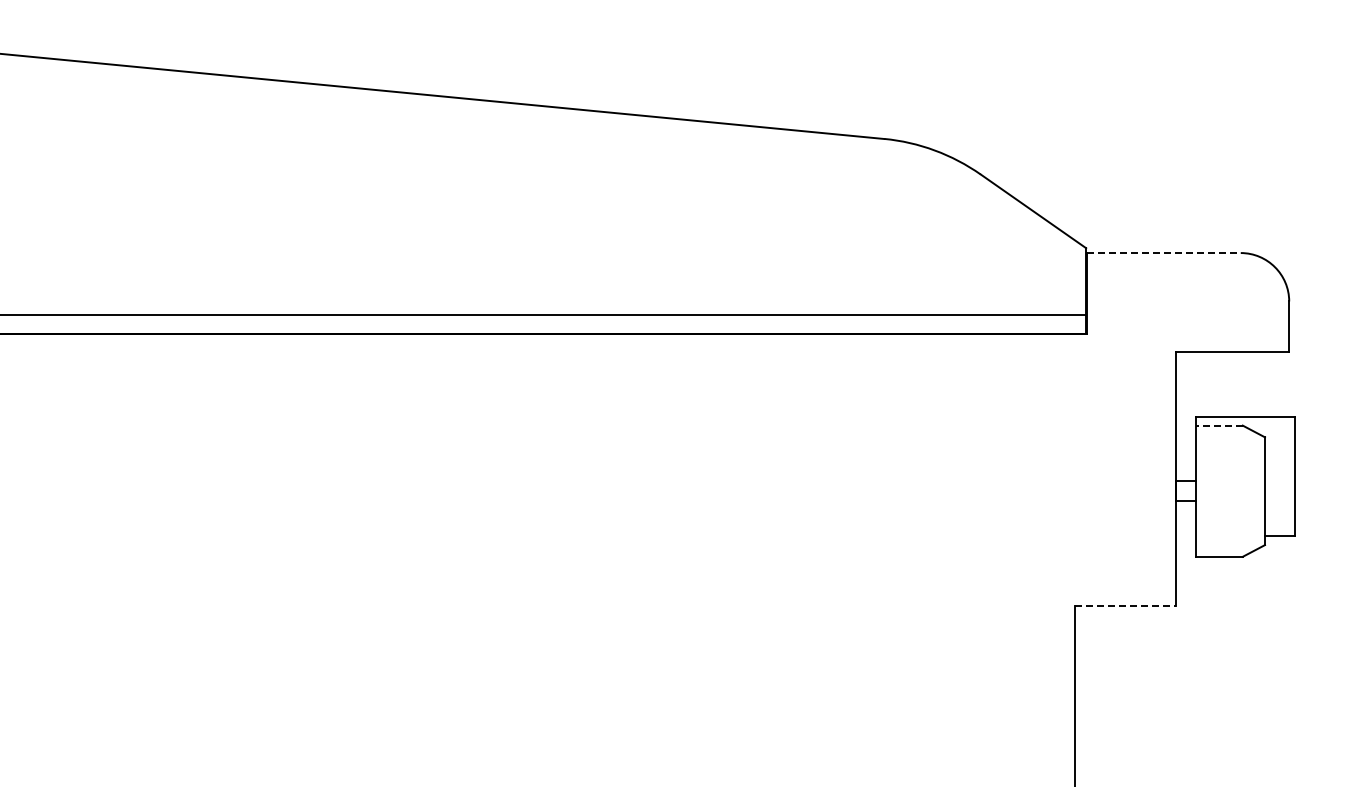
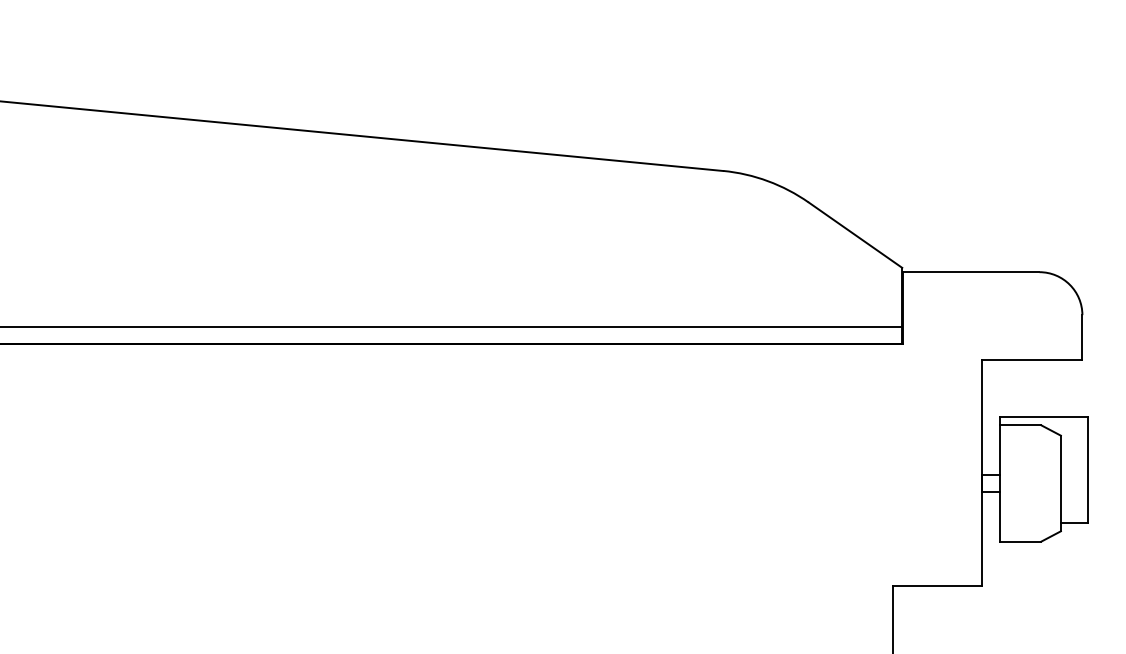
line: (1164, 253) -> (971, 272), dashed -> solid
line: (1219, 425) -> (1020, 425), dashed -> solid
line: (1126, 606) -> (938, 585), dashed -> solid

